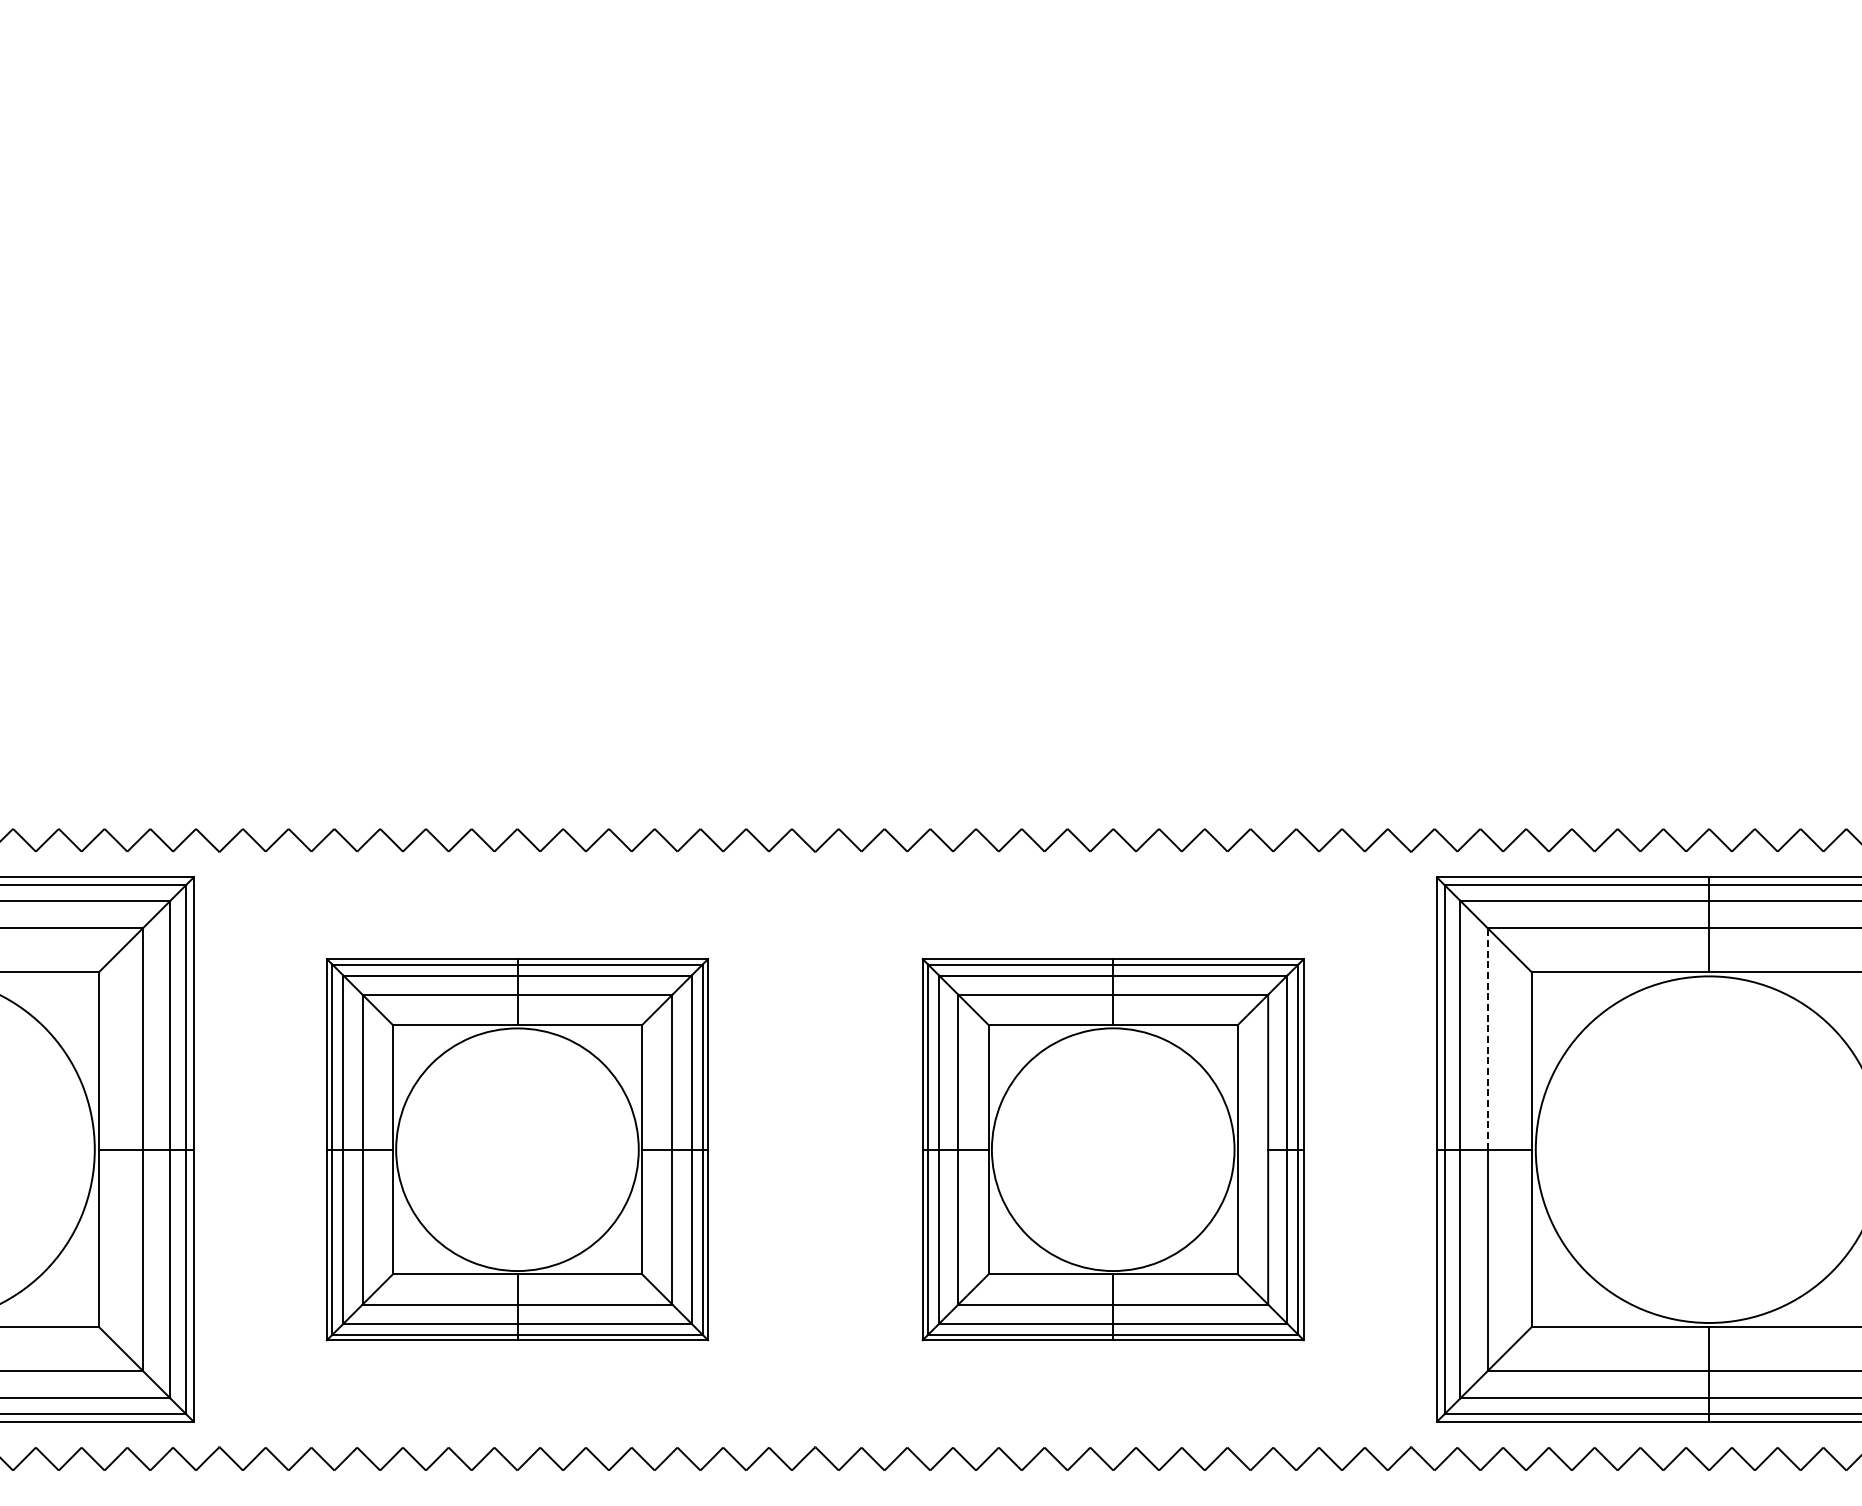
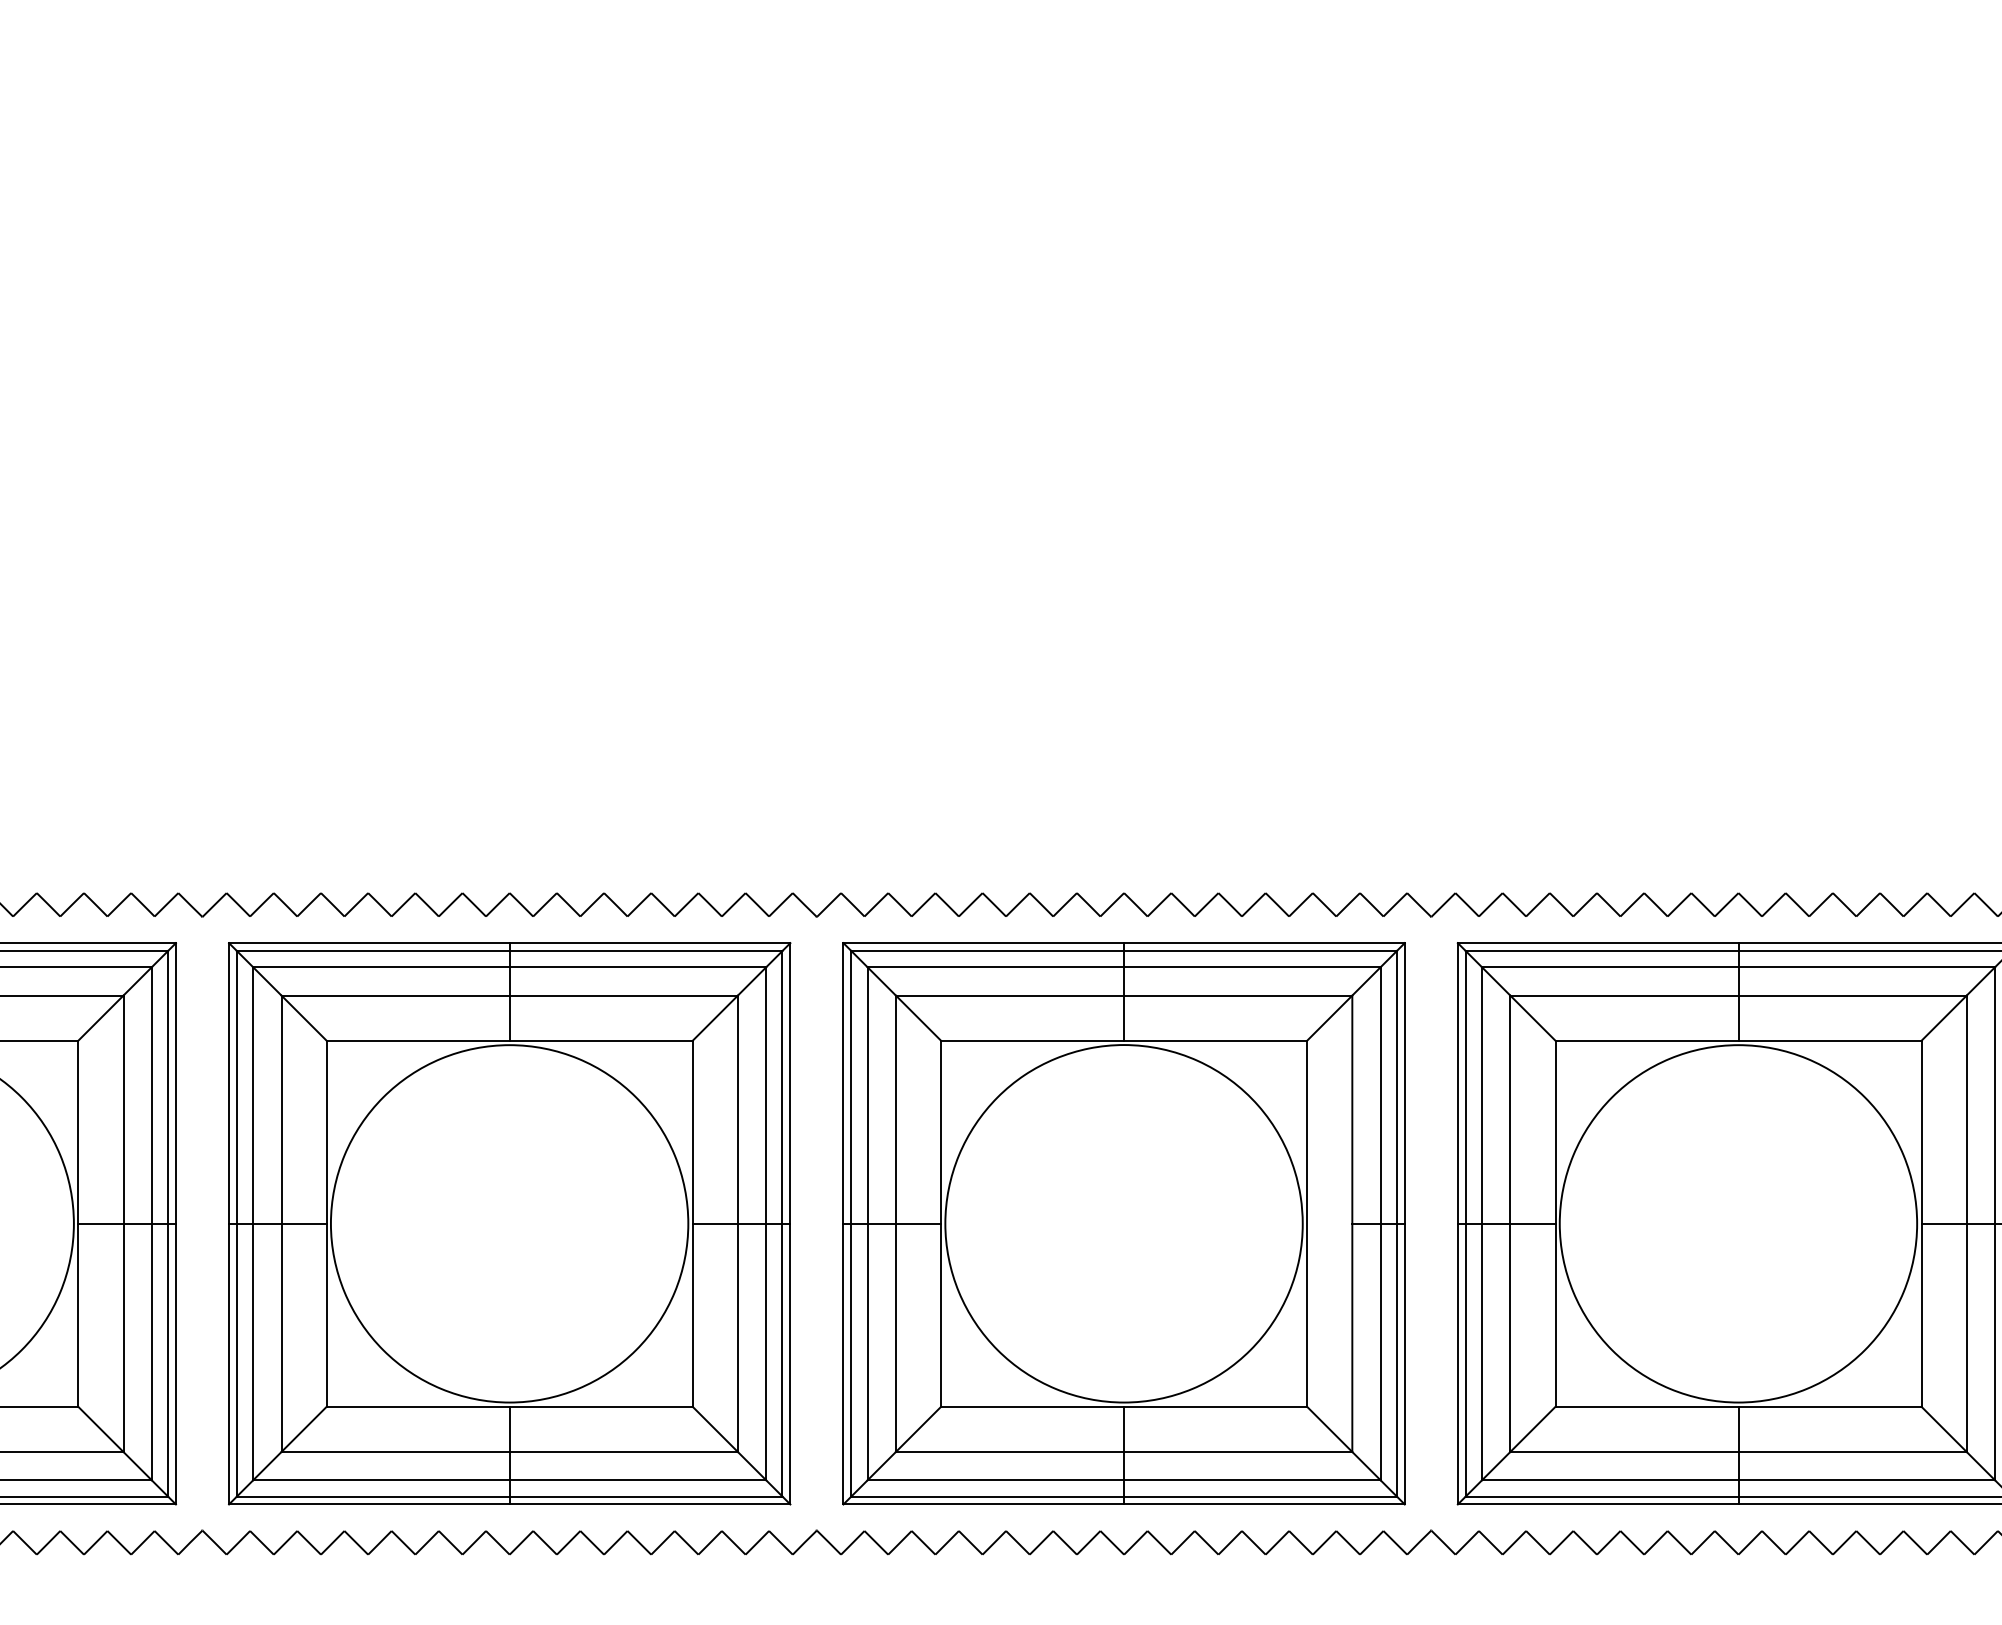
line: (1488, 1038) -> (1510, 1109), dashed -> solid
part: (517, 1149) -> (509, 1223), size x1.43
part: (1112, 1149) -> (1123, 1223), size x1.43

